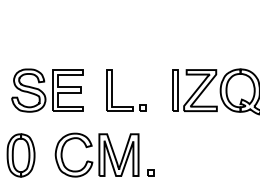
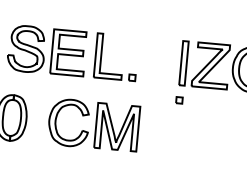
part: (112, 90) -> (101, 55), moved
part: (150, 172) -> (178, 99), moved

